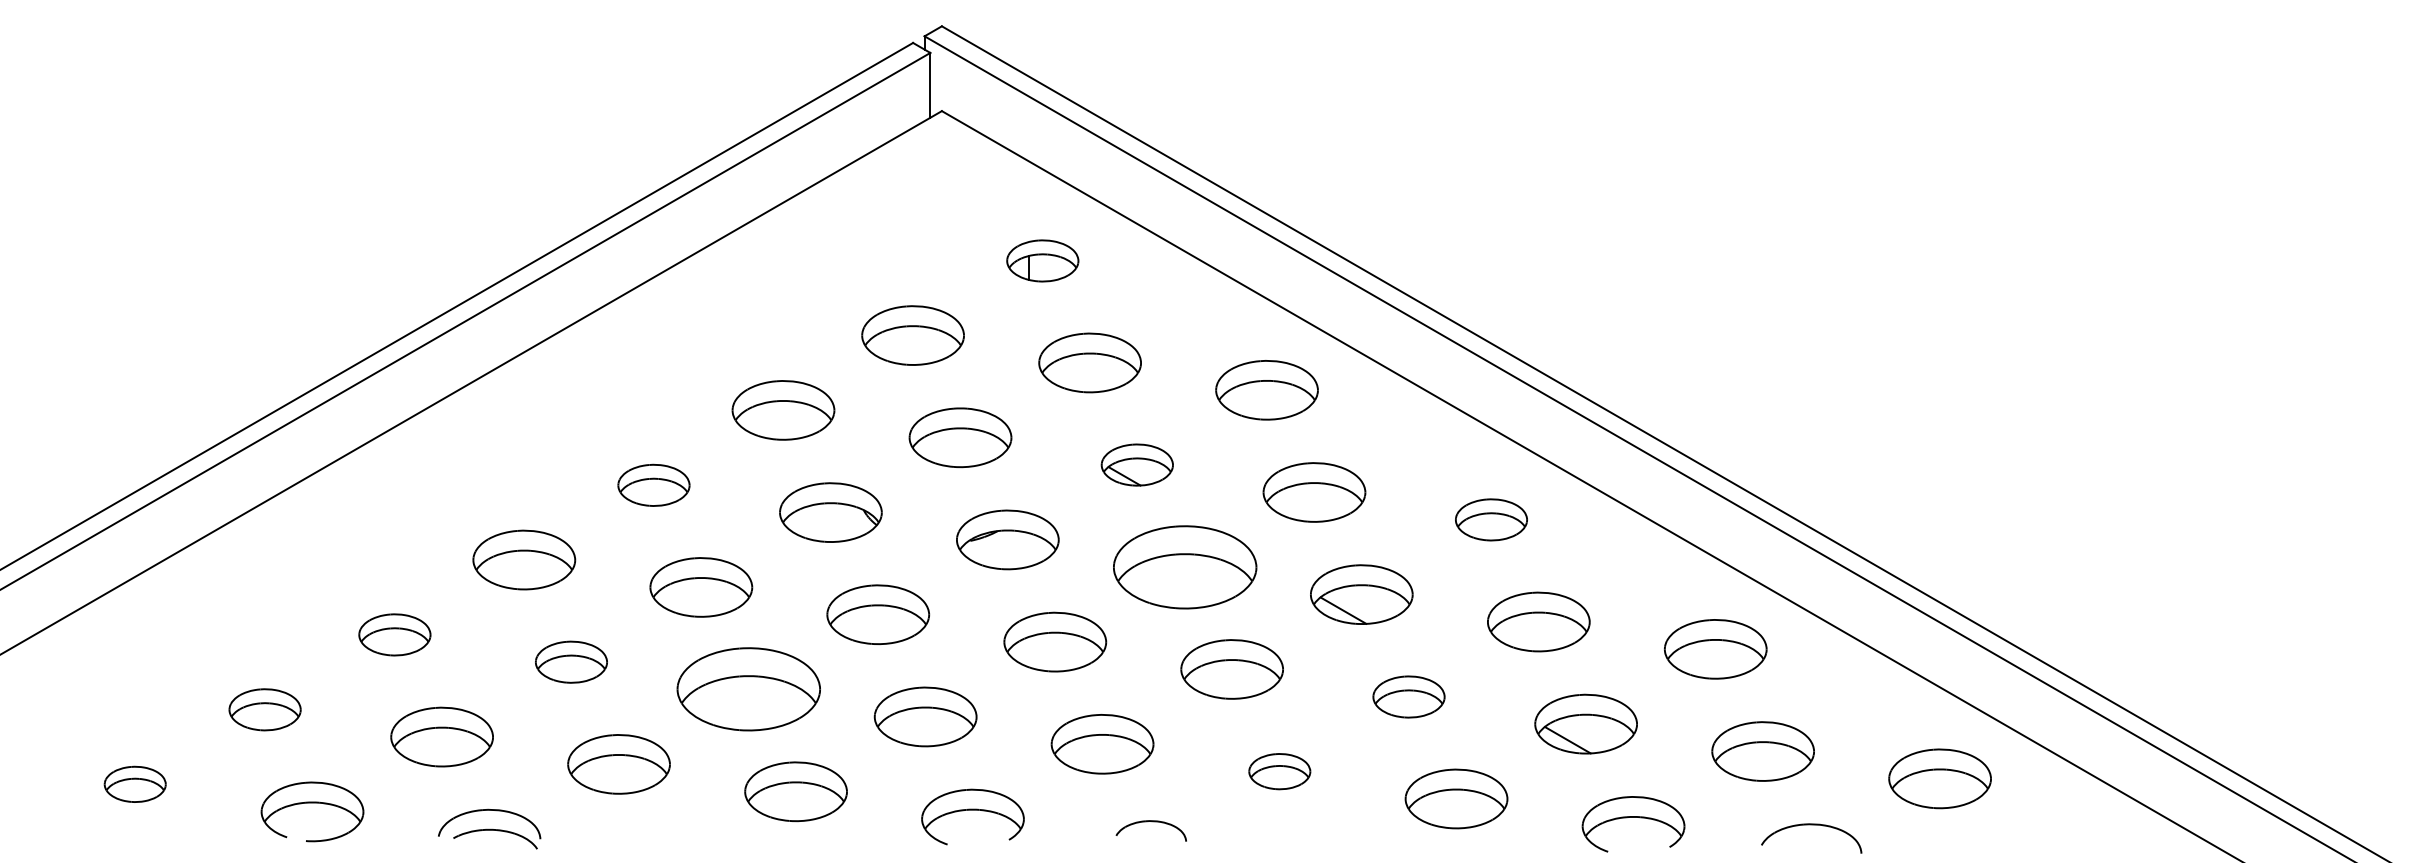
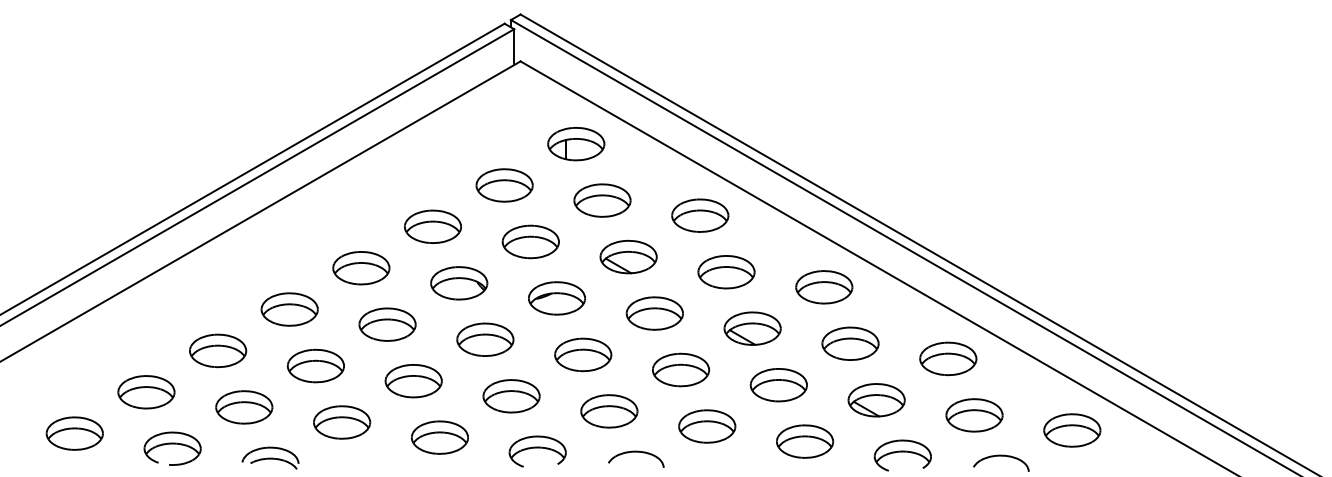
part: (1043, 261) -> (576, 144), size x1.43
part: (1137, 464) -> (628, 256), size x1.43
part: (654, 485) -> (361, 268), size x1.43
part: (1491, 520) -> (824, 287), size x1.43
part: (1184, 567) -> (654, 313), size x0.71
part: (395, 634) -> (218, 350), size x1.43
part: (570, 661) -> (315, 365), size x1.43
part: (748, 690) -> (413, 381), size x0.71
part: (1408, 697) -> (778, 385), size x1.43
part: (265, 710) -> (146, 392), size x1.43
part: (1280, 771) -> (707, 426), size x1.67
part: (134, 784) -> (74, 433), size x1.67
part: (1151, 829) -> (636, 458), size x1.43

